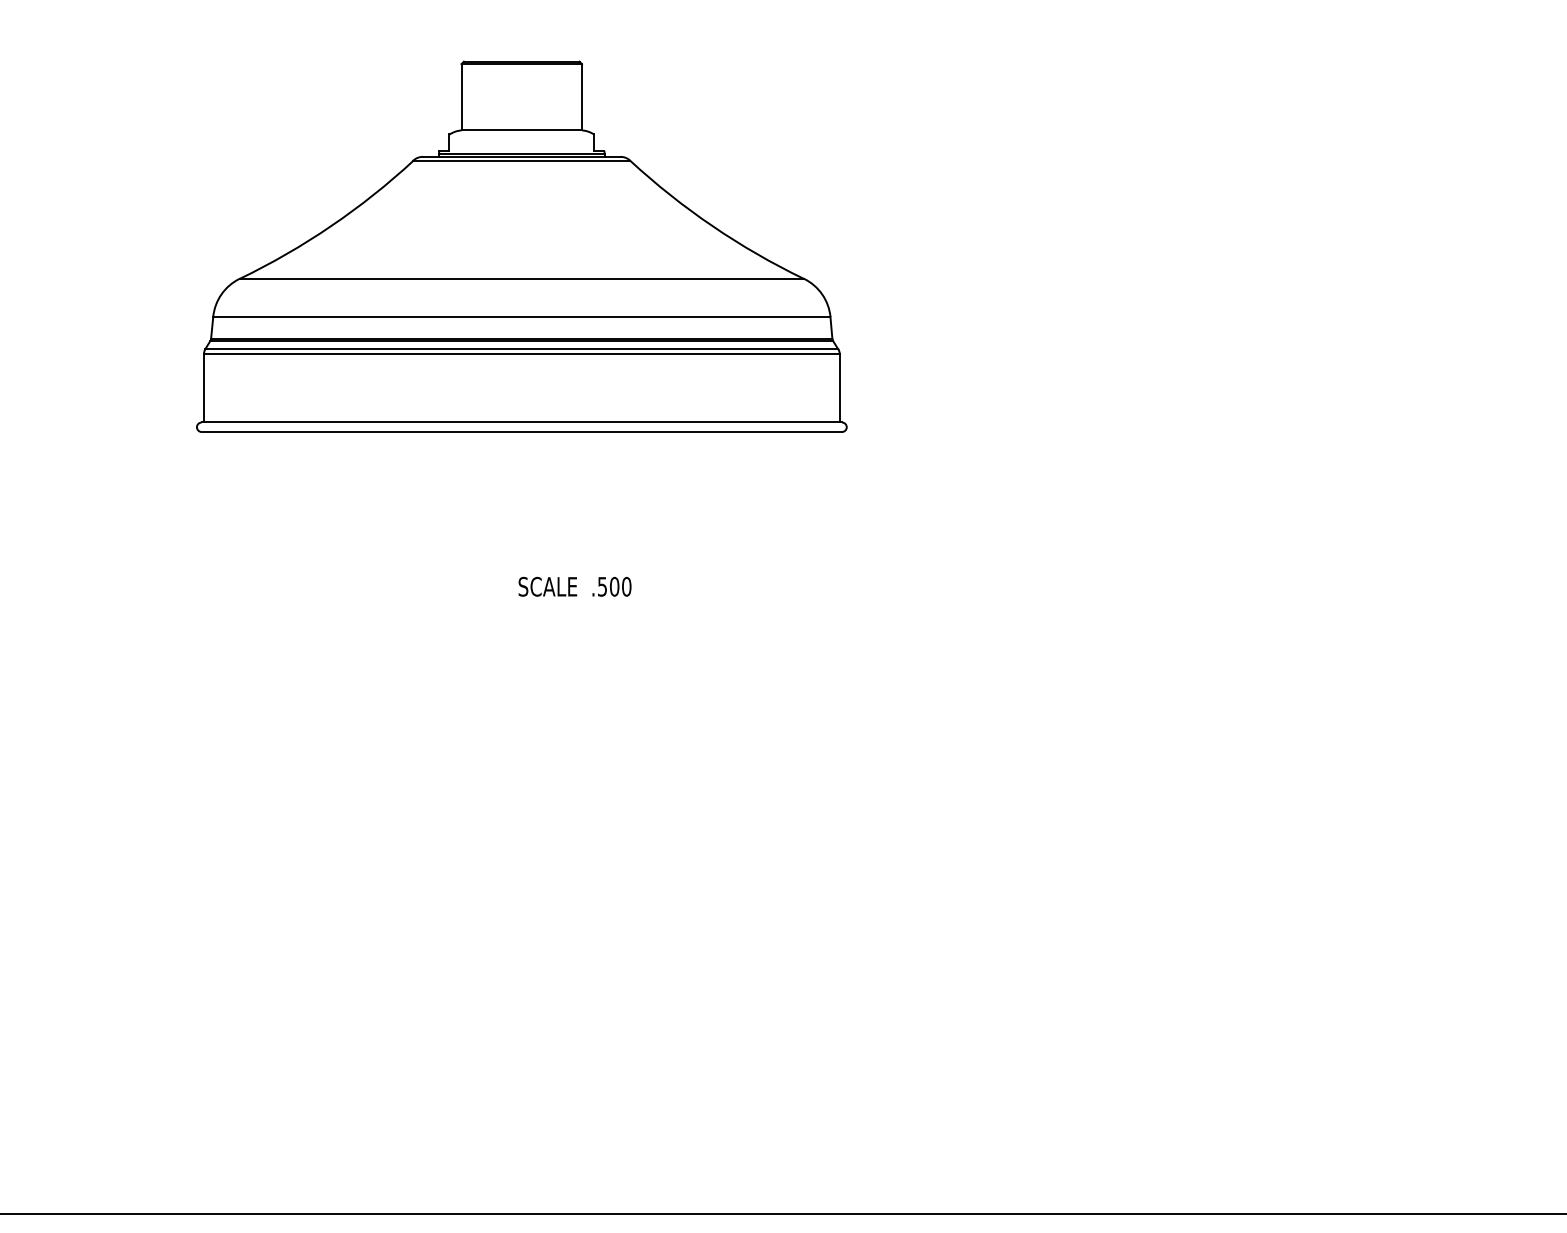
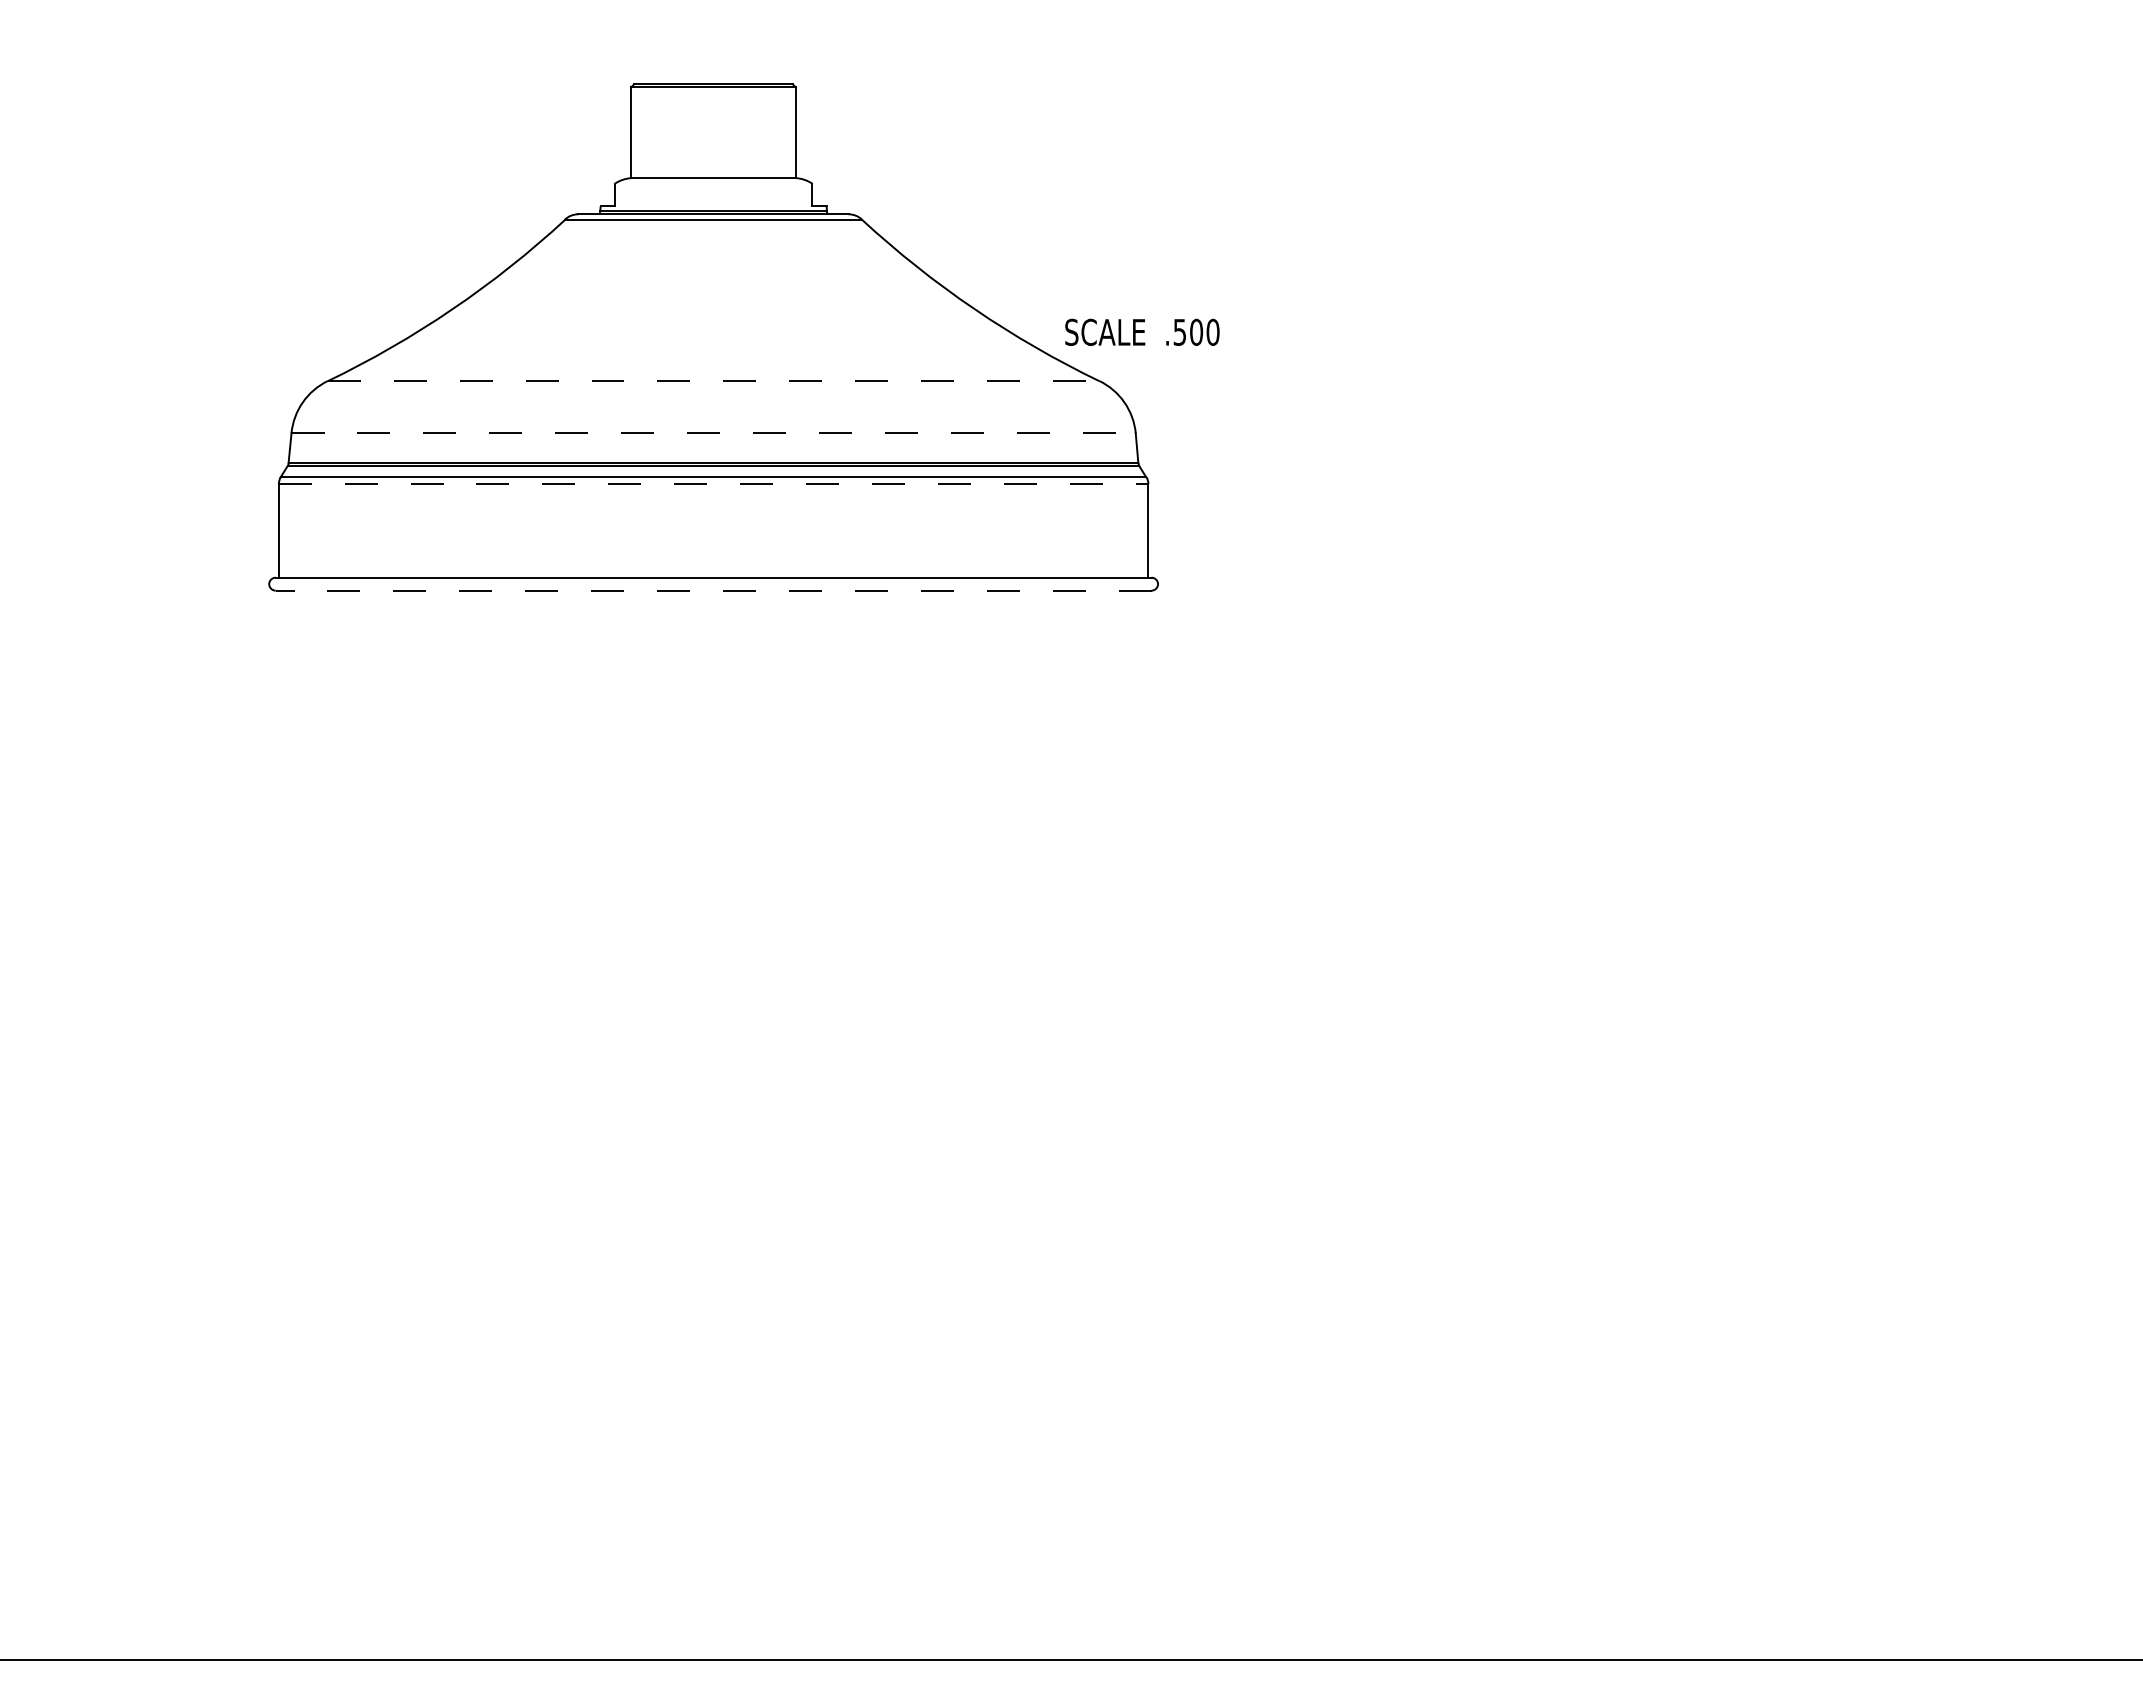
line: (521, 278) -> (713, 380), solid -> dashed
line: (522, 317) -> (714, 433), solid -> dashed
line: (521, 353) -> (713, 483), solid -> dashed
line: (521, 431) -> (713, 590), solid -> dashed
text: (575, 586) -> (1142, 331), moved

